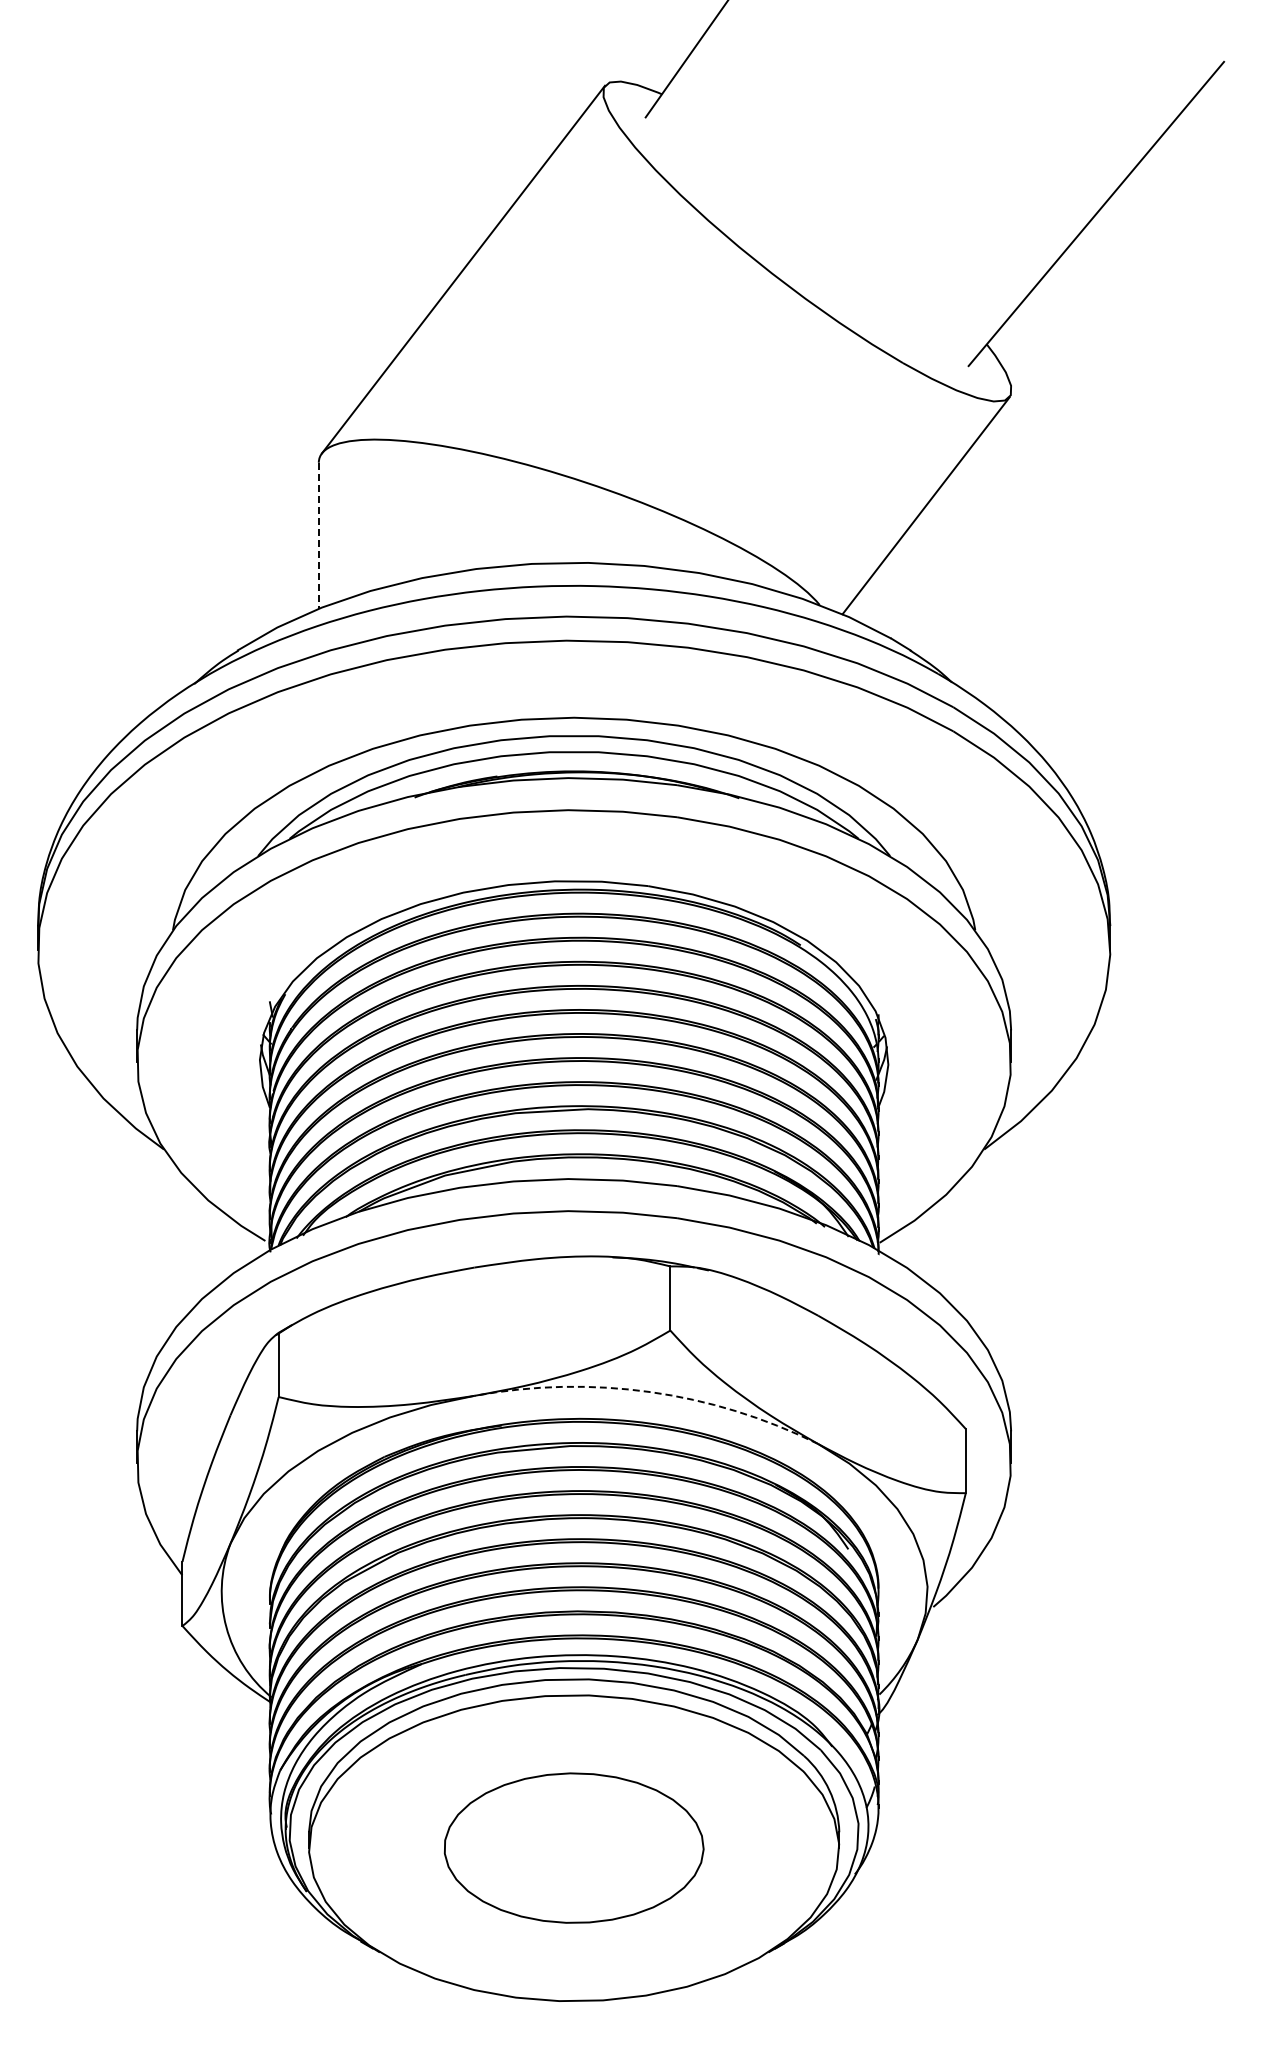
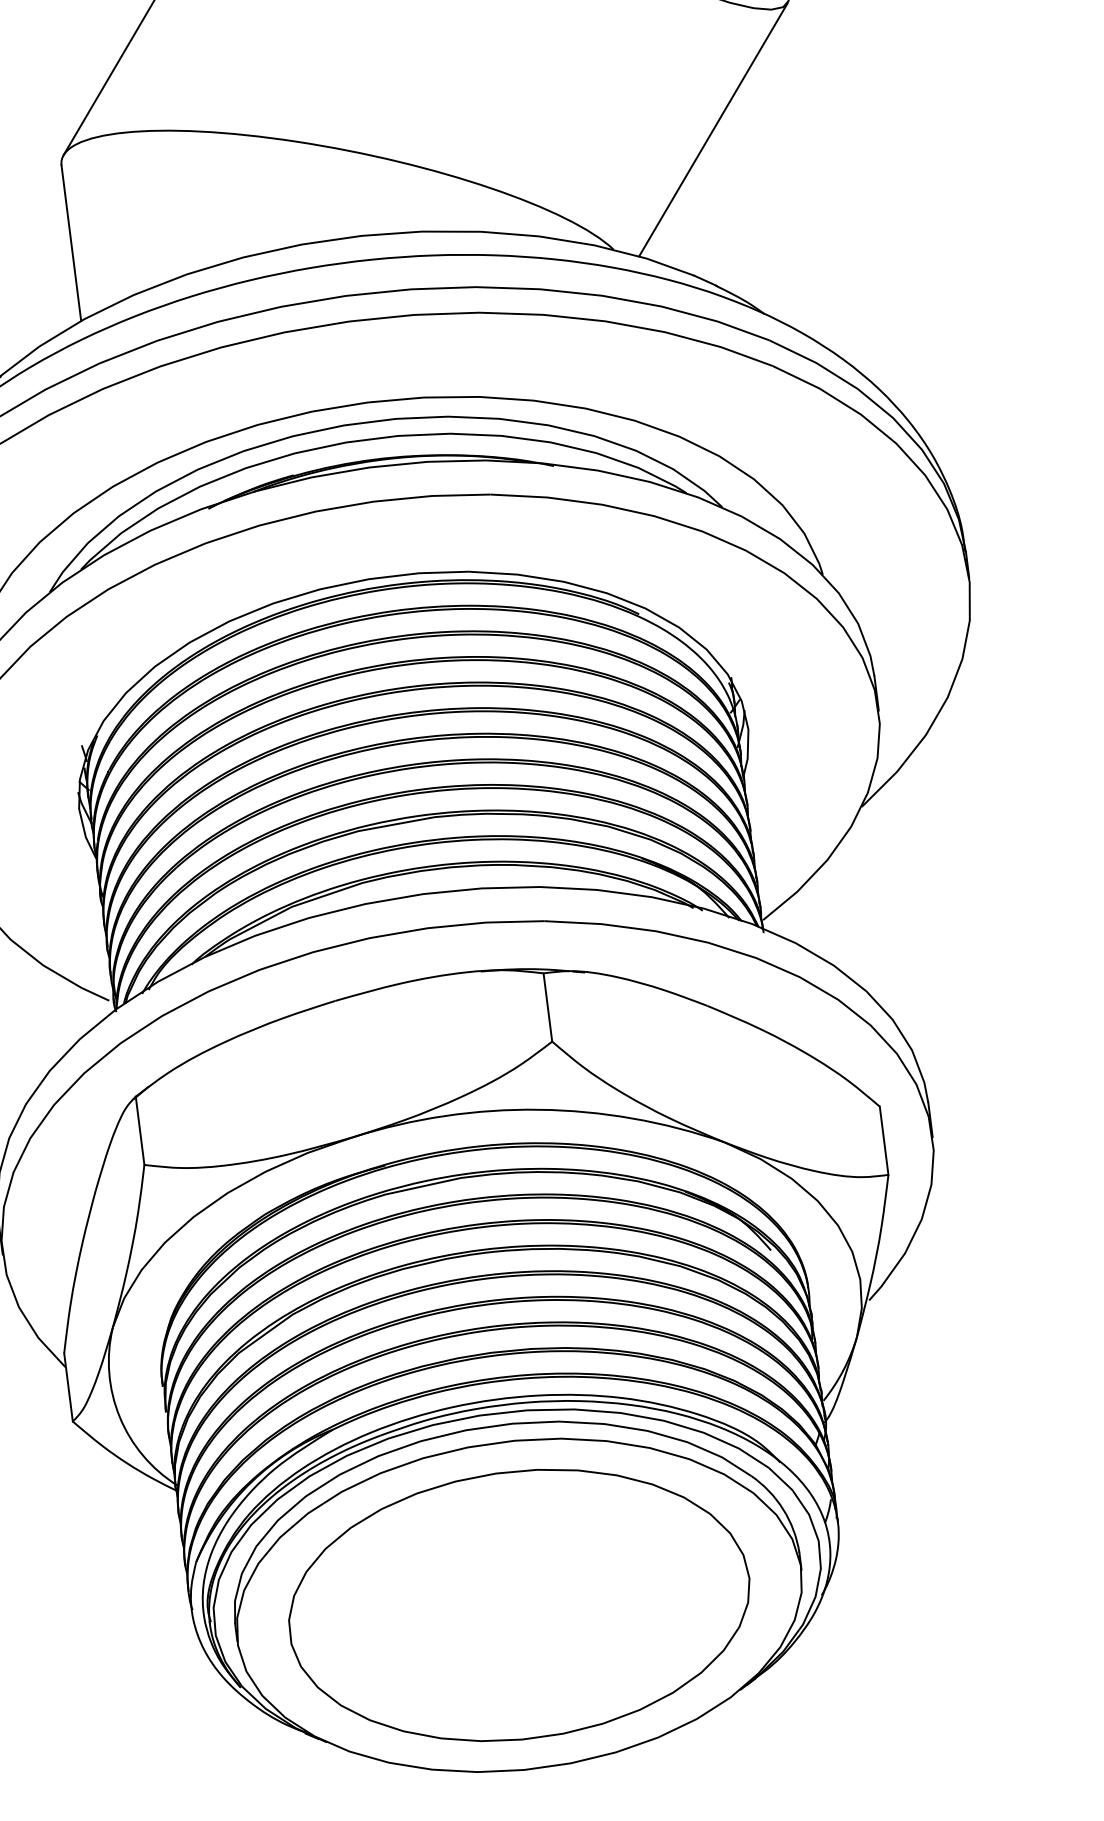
line: (318, 536) -> (71, 244), dashed -> solid
arc: (650, 1392) -> (539, 1110), dashed -> solid
part: (573, 1847) -> (518, 1604), size x1.67

